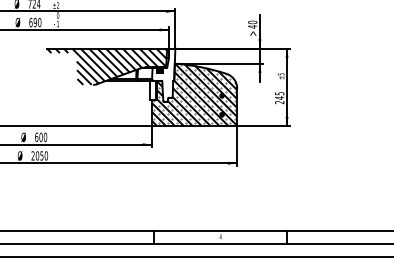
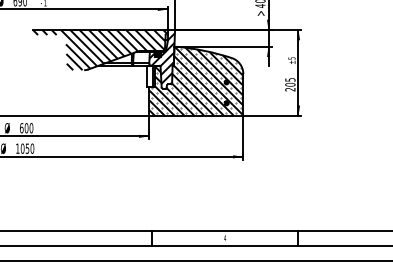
hatch: (163, 72) -> (161, 56), added
text: (279, 97) -> (290, 84), 245 -> 205
text: (32, 155) -> (17, 148), 2050 -> 1050

